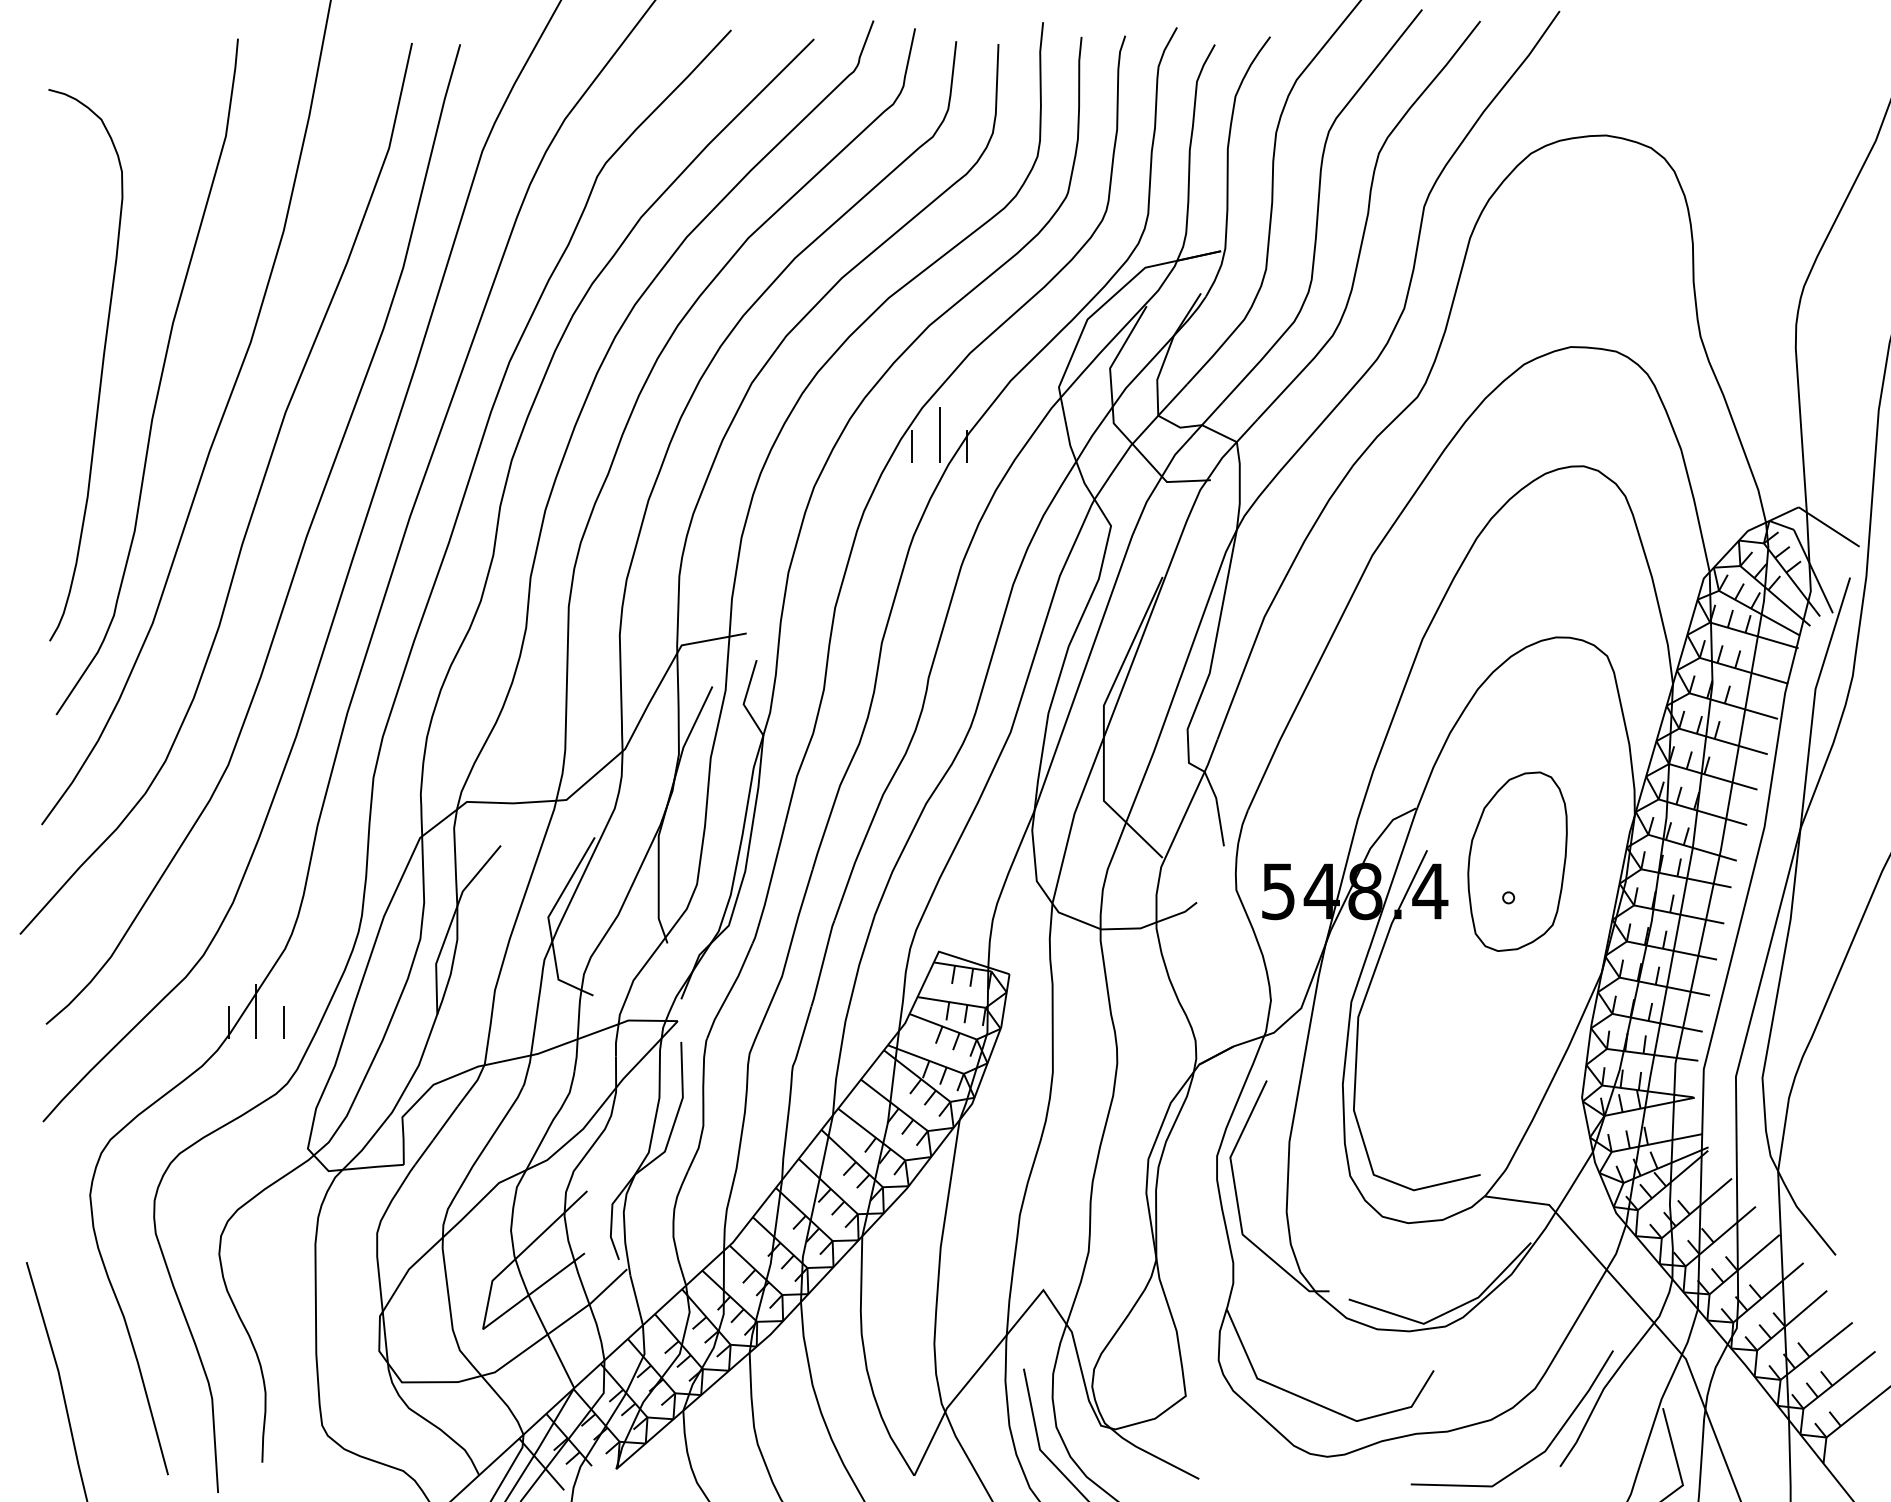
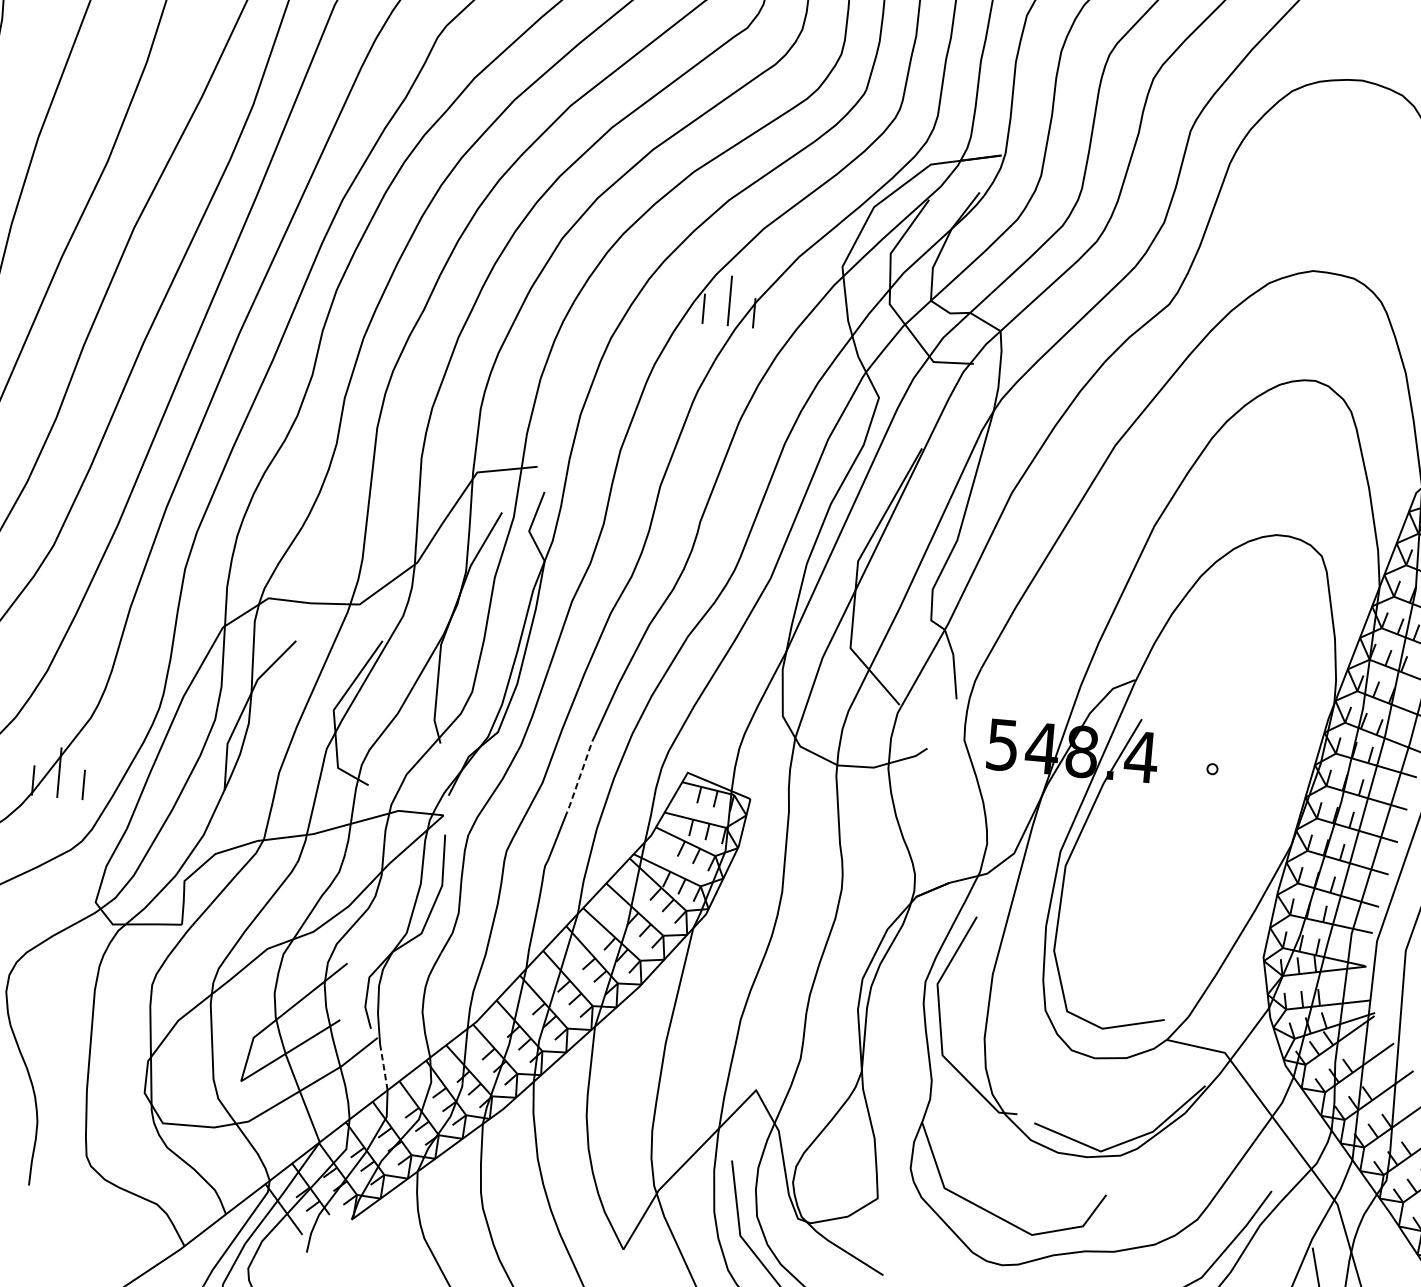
part: (1517, 861) -> (1223, 736), removed
line: (822, 963) -> (580, 774), solid -> dashed
line: (636, 1300) -> (383, 1067), solid -> dashed

